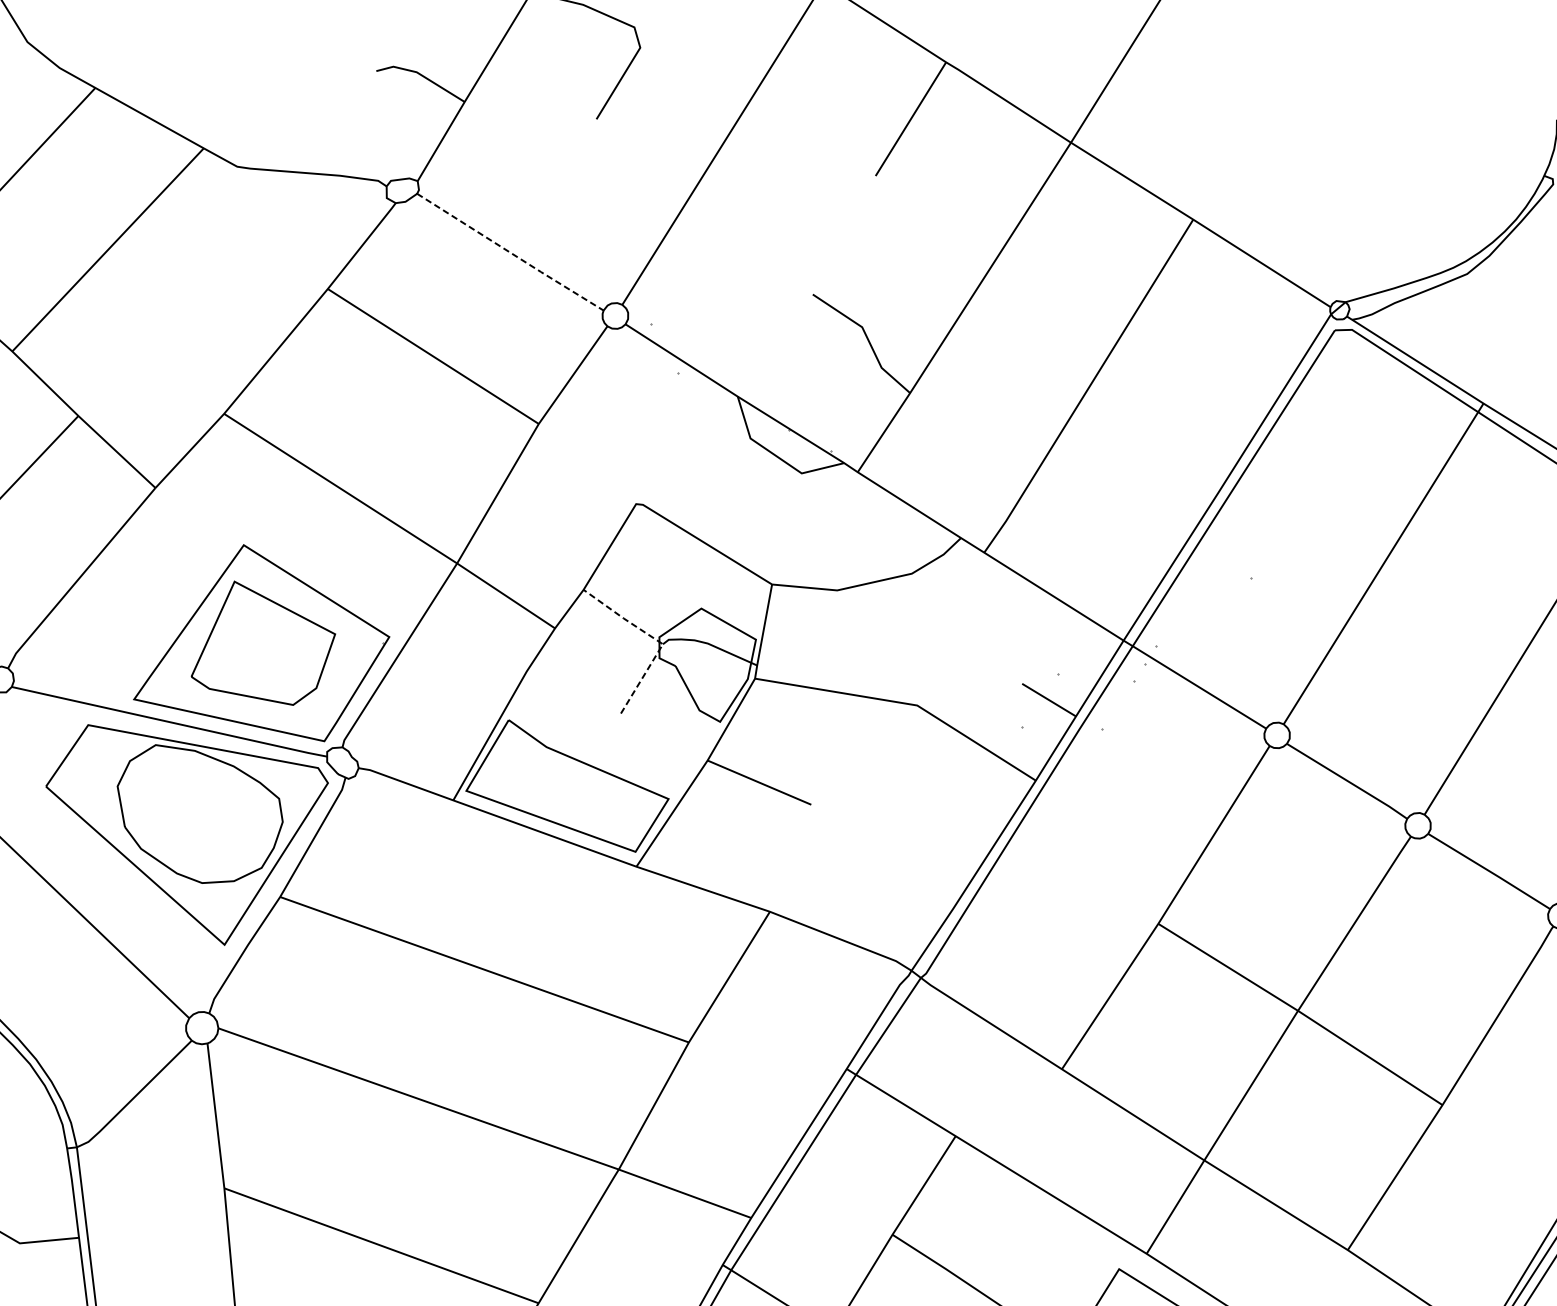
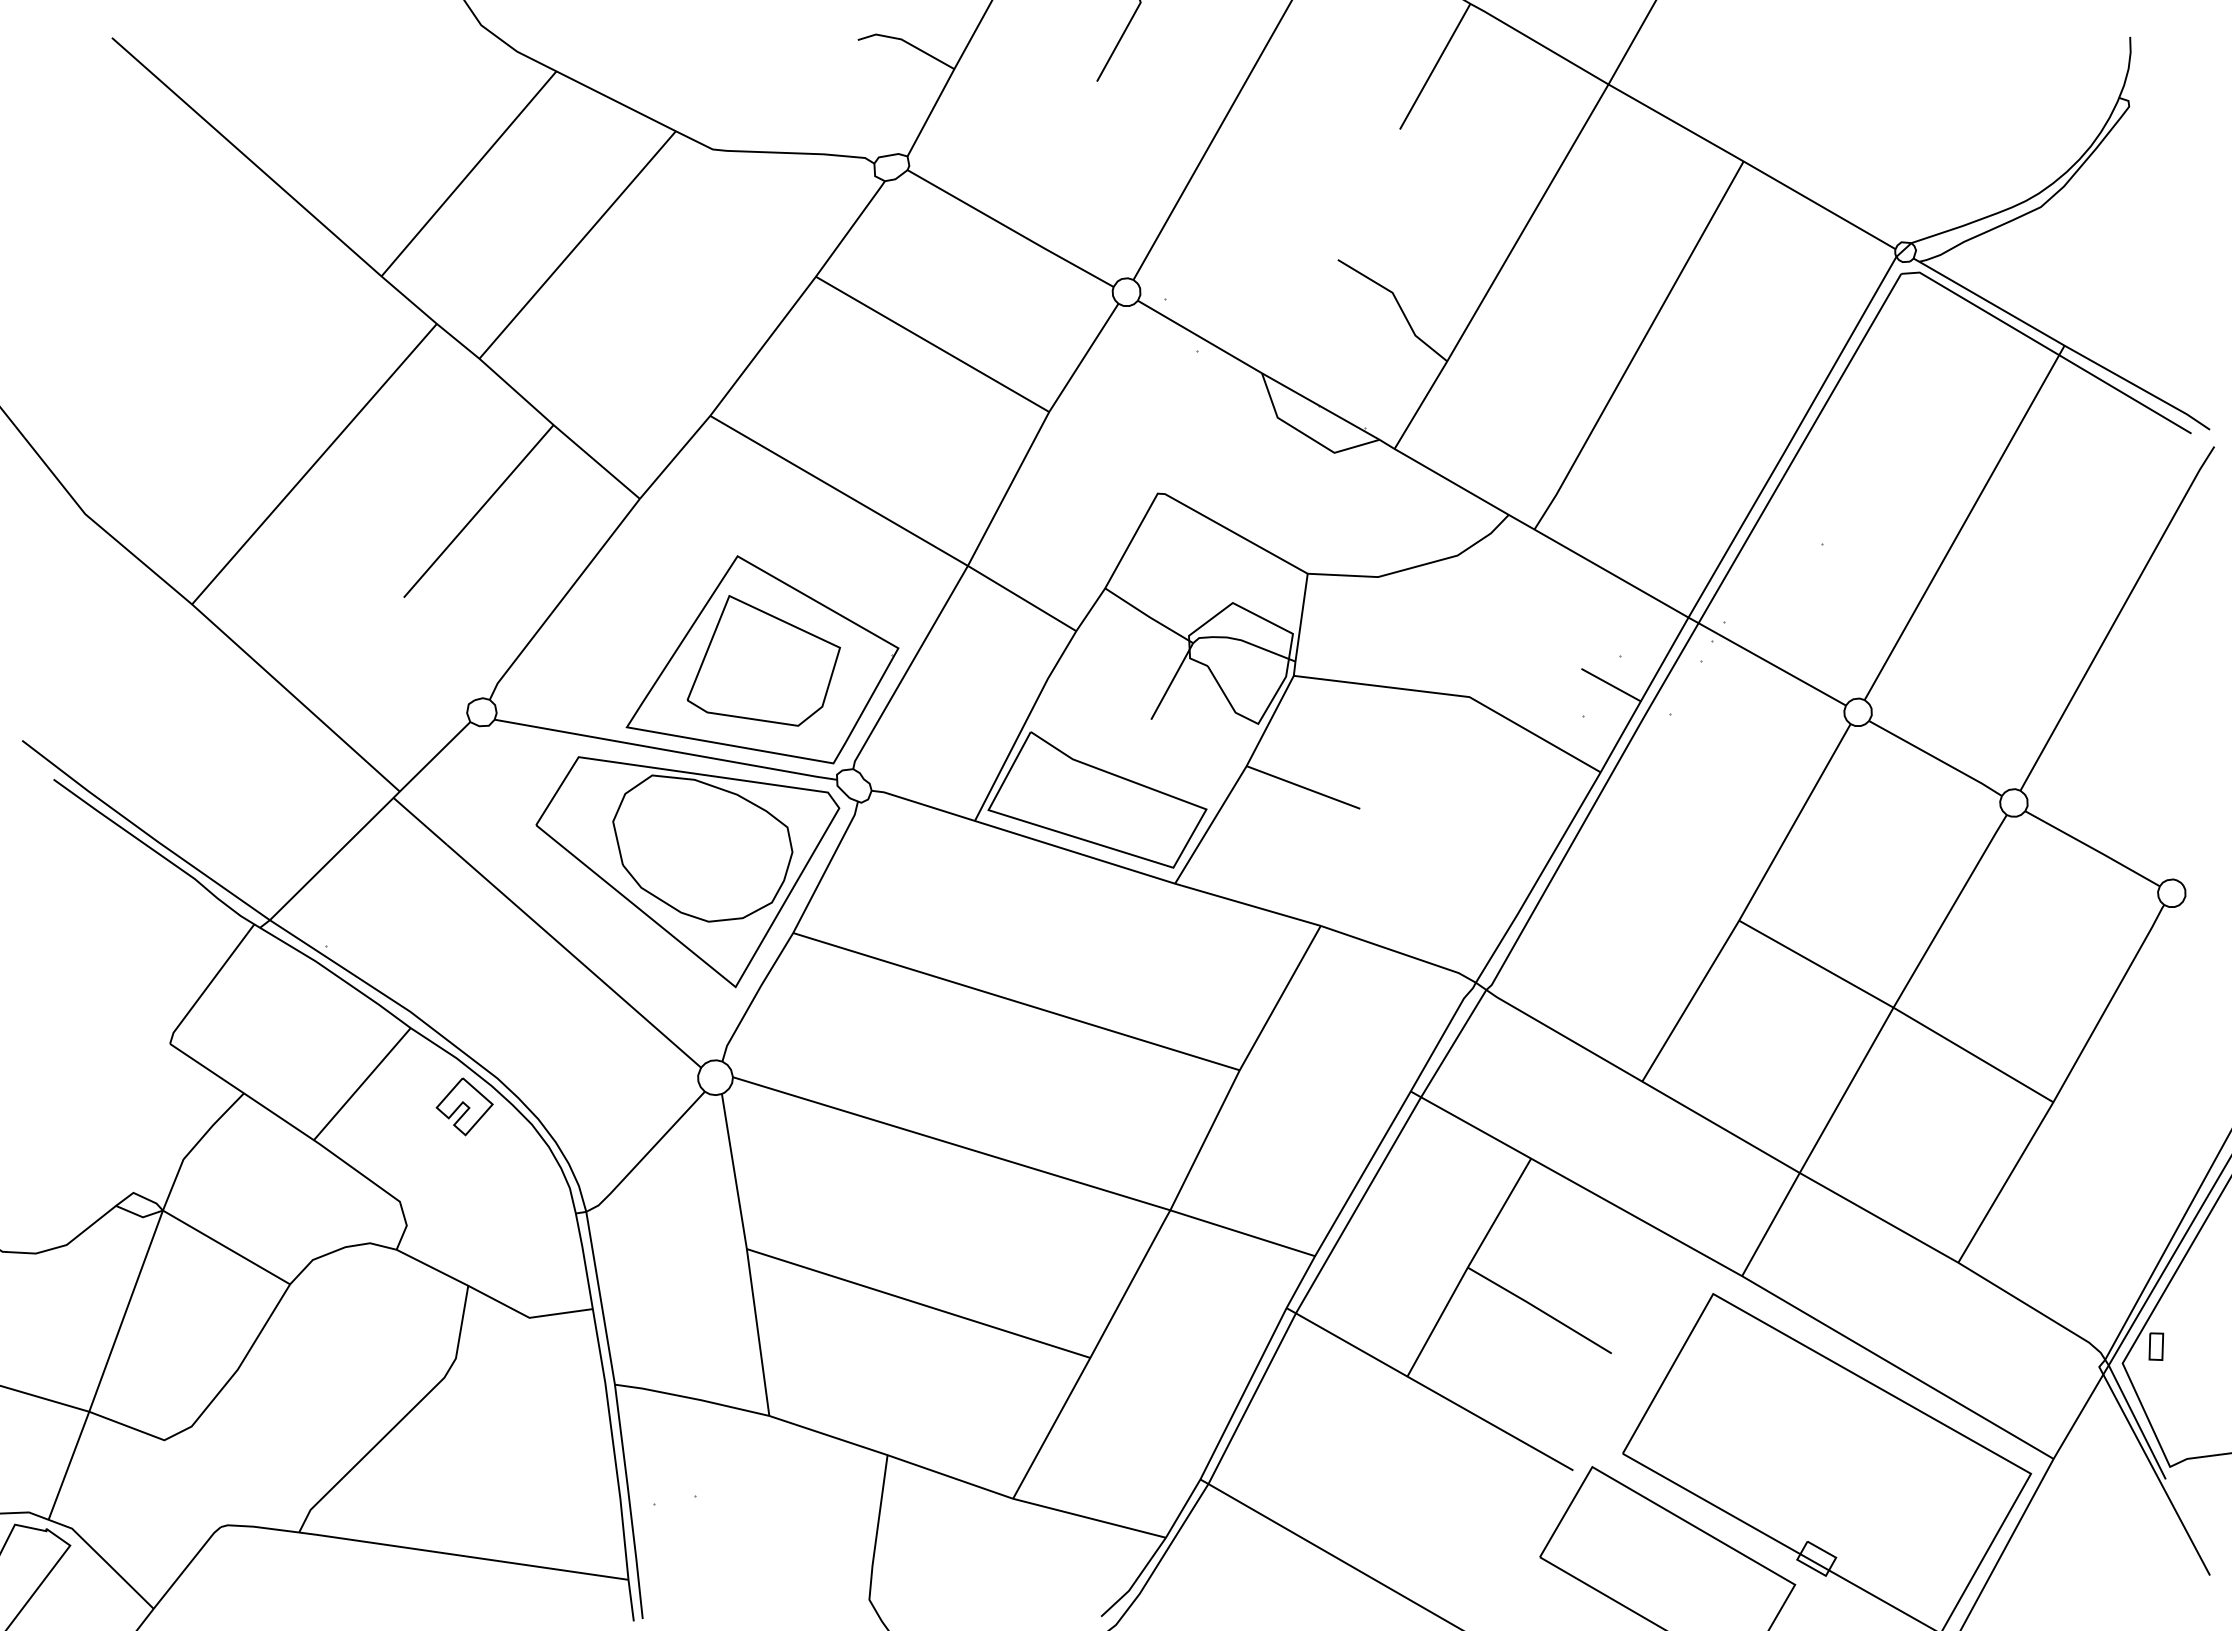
line: (511, 253) -> (1011, 229), dashed -> solid
line: (656, 639) -> (1185, 638), dashed -> solid

